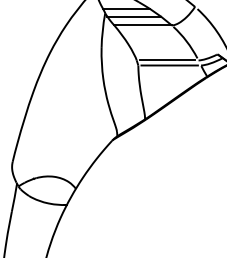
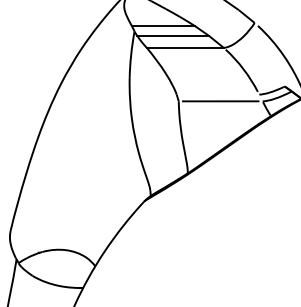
line: (167, 60) -> (217, 94), removed

